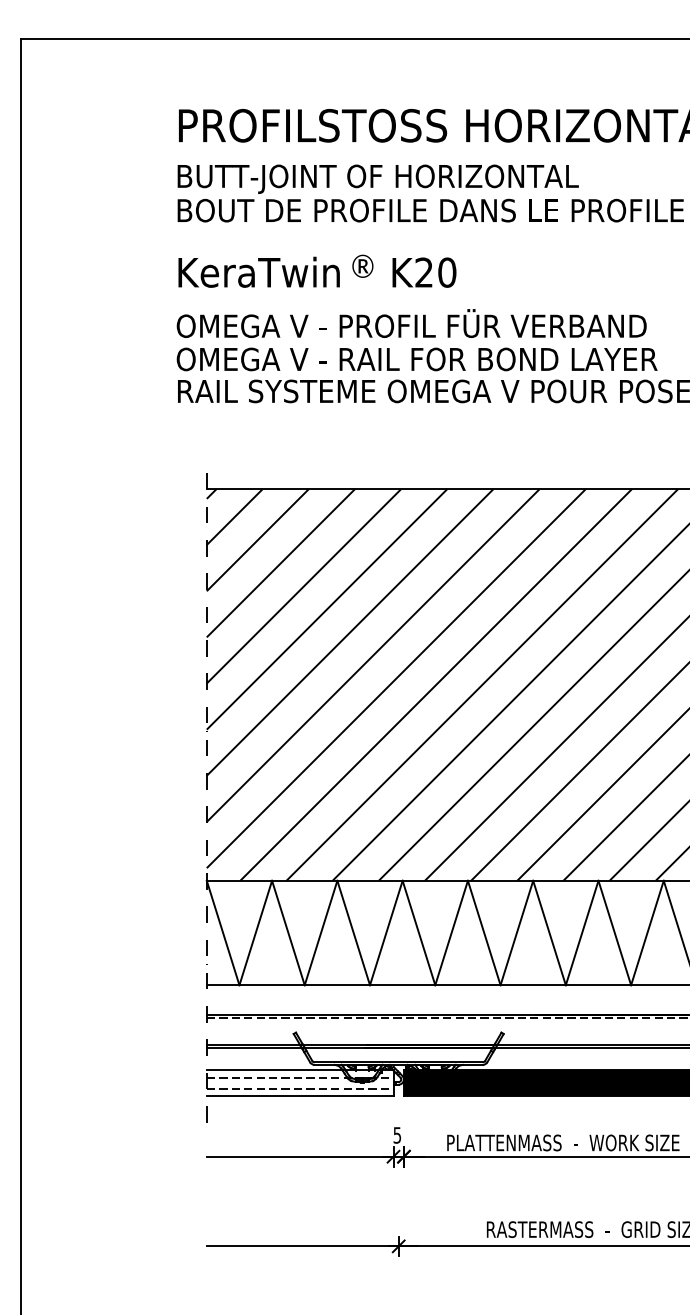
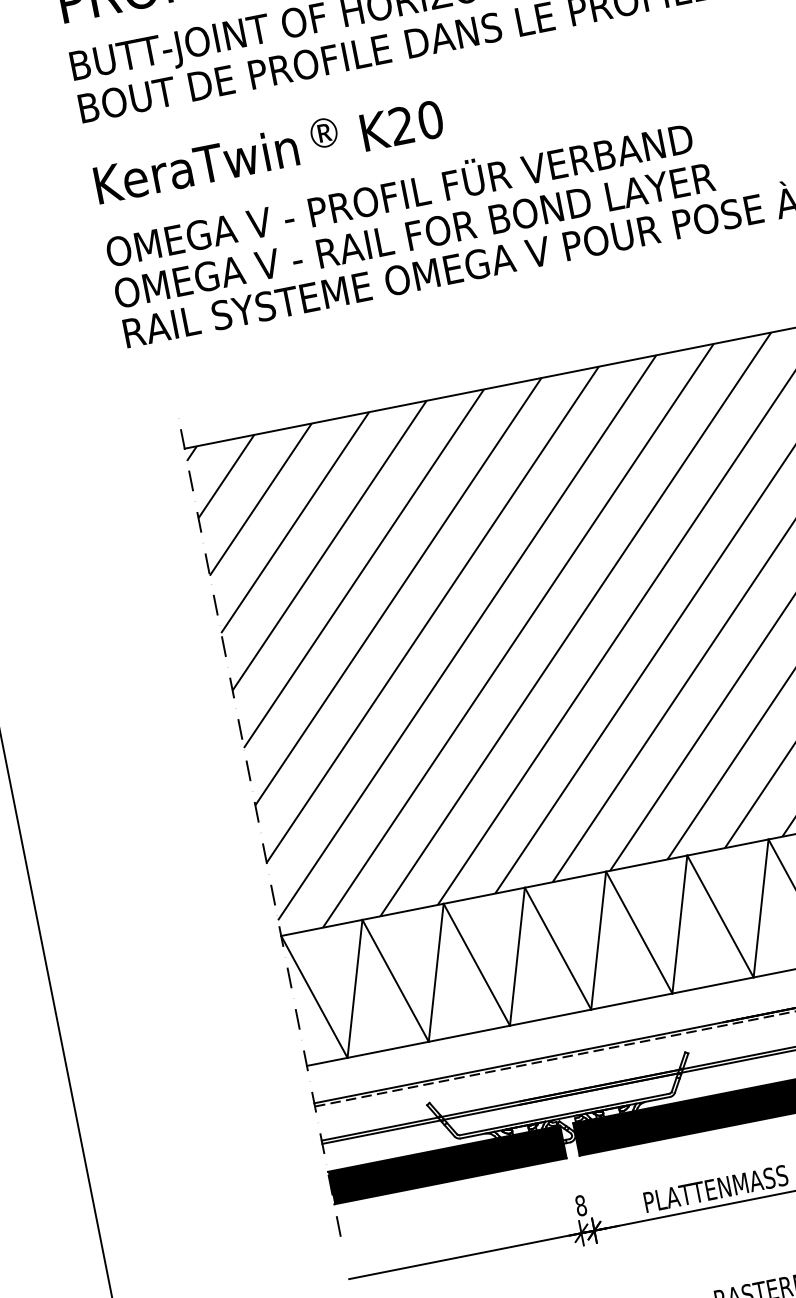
fill: (299, 1083) -> (446, 1165), added
text: (397, 1135) -> (581, 1205), 5 -> 8

